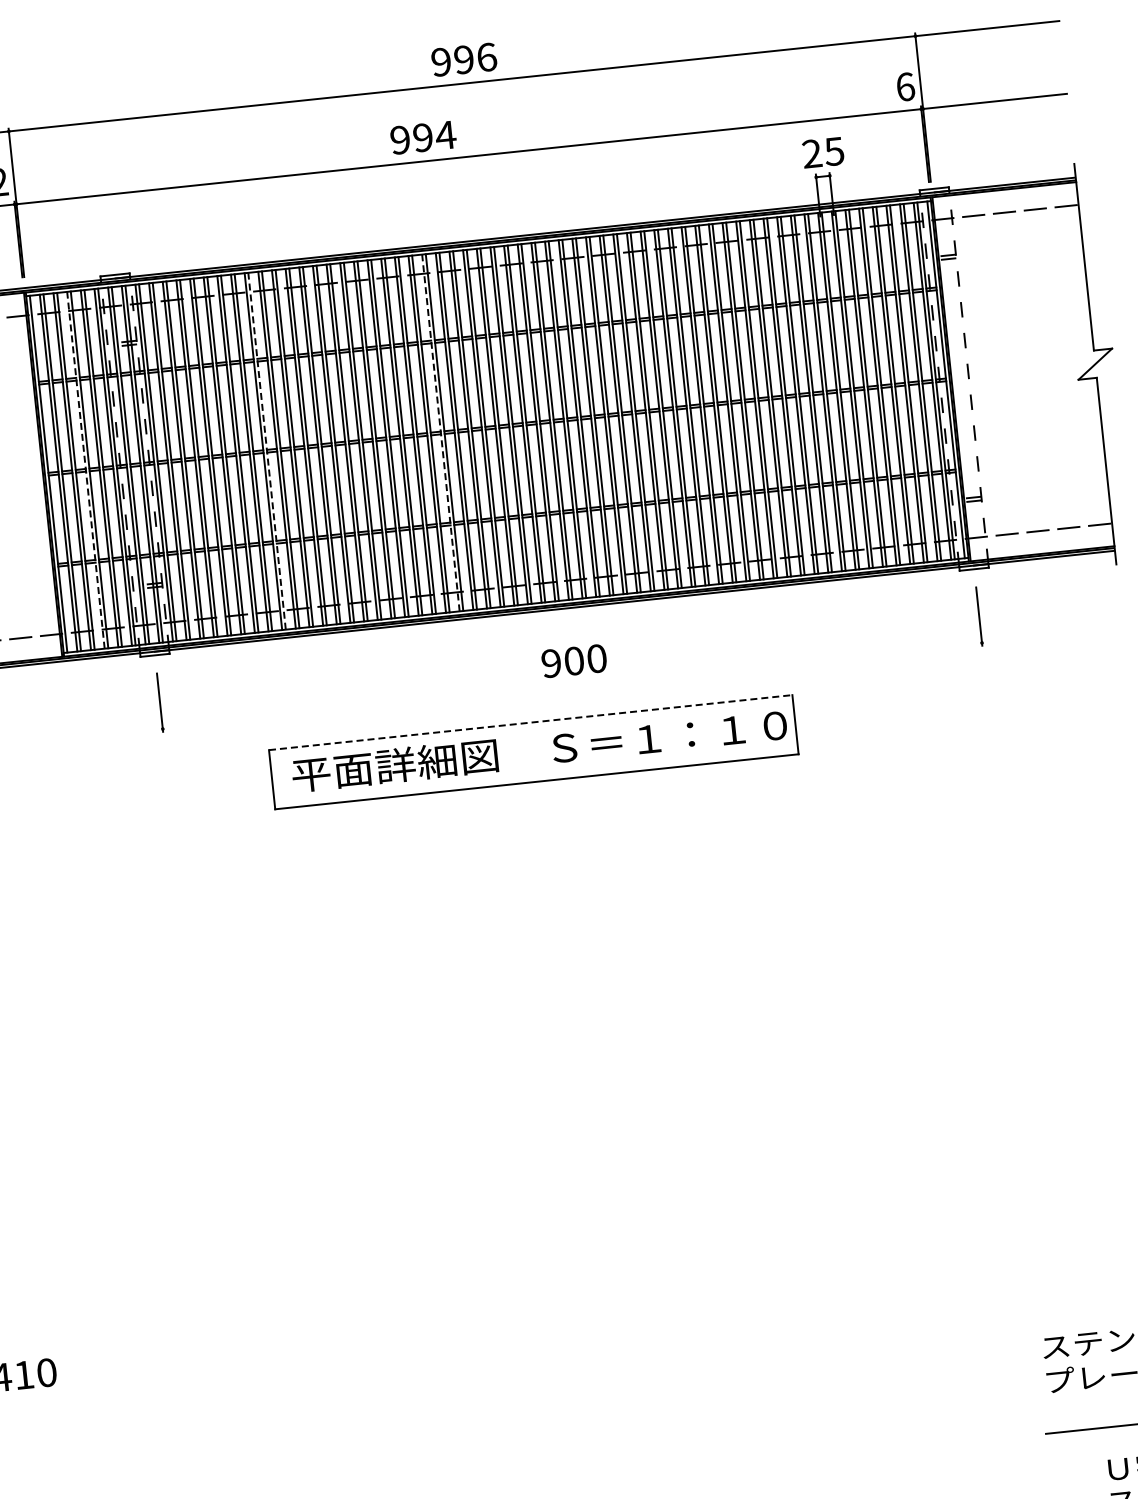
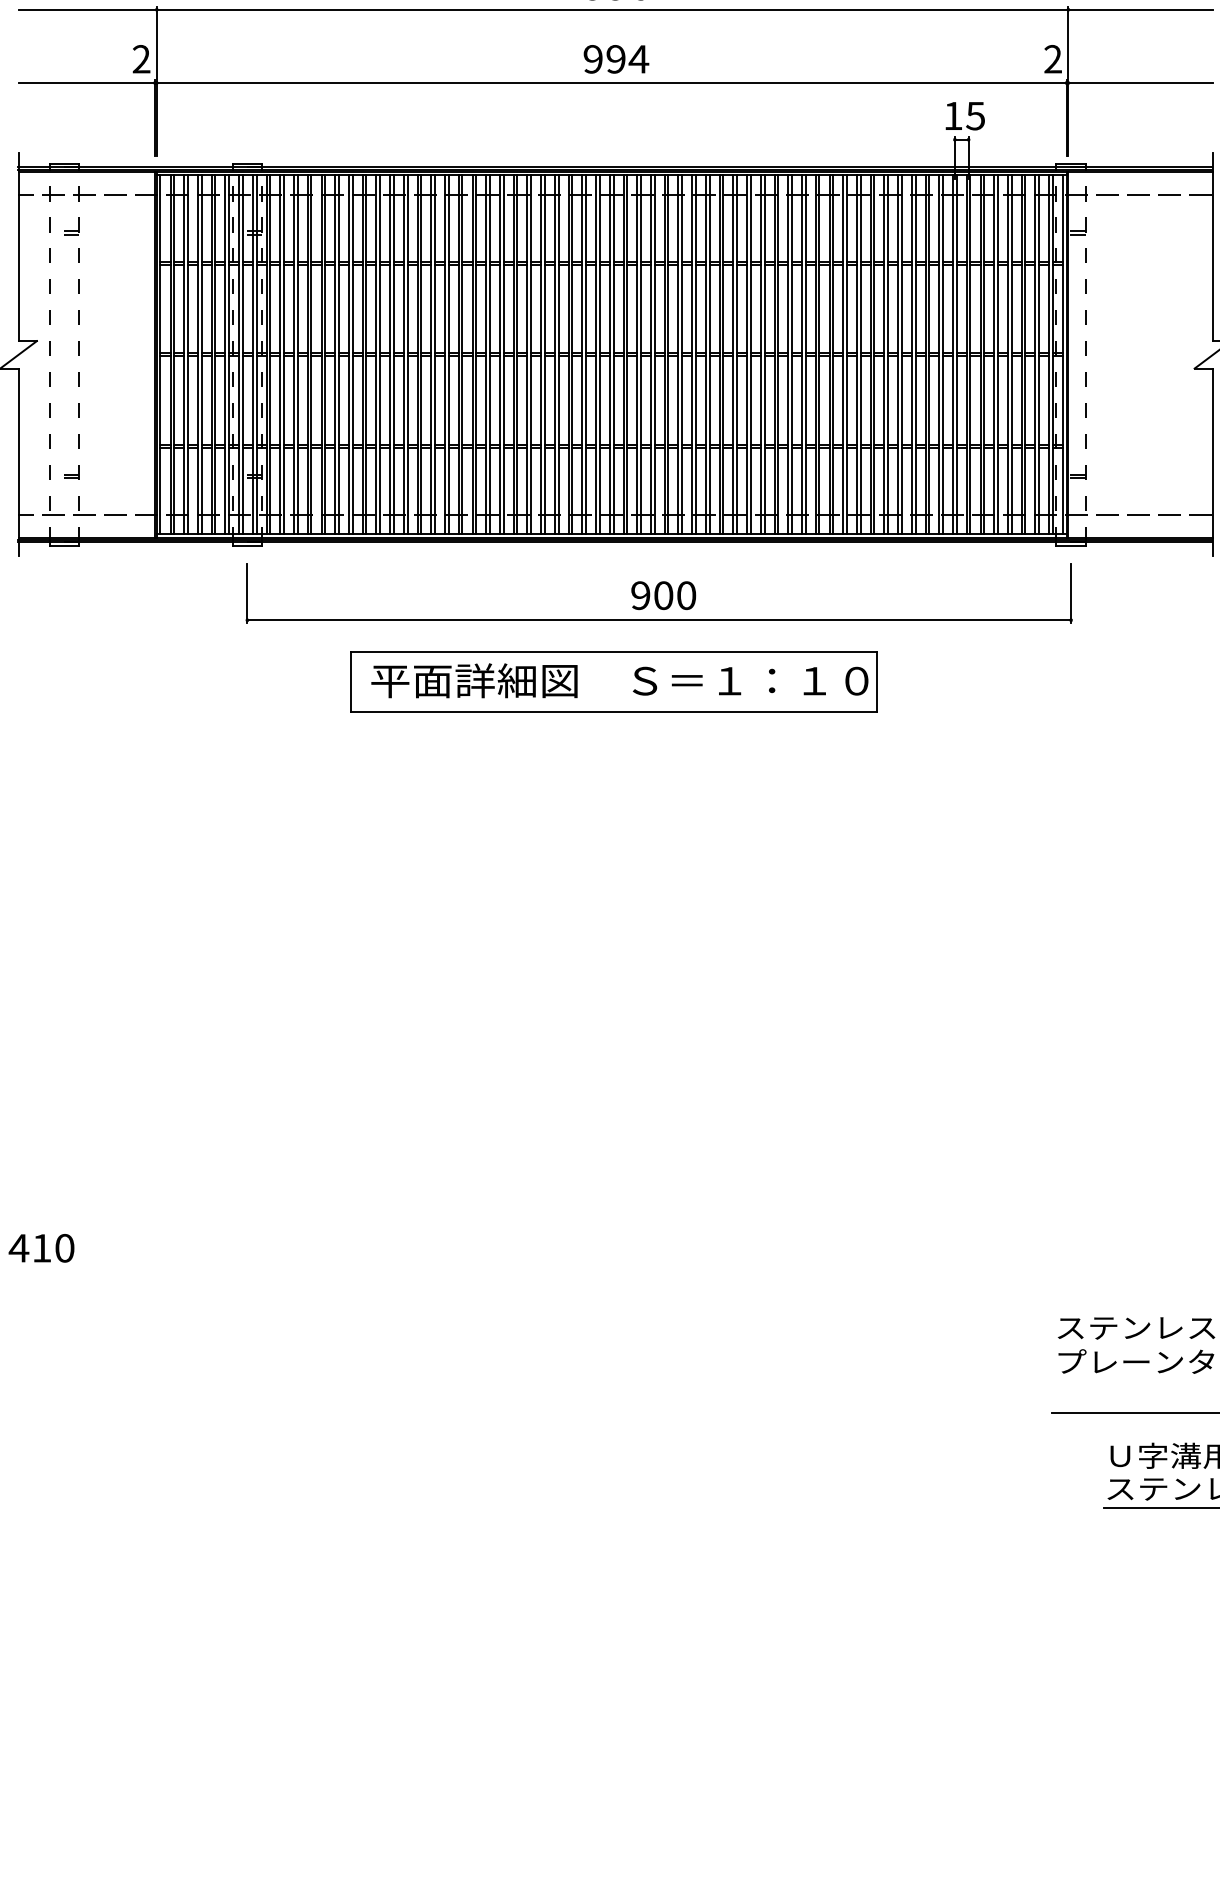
text: (905, 87) -> (1053, 59), 6 -> 2
text: (423, 137) -> (616, 59), moved
text: (812, 153) -> (953, 115), 25 -> 15
line: (440, 432) -> (554, 354), dashed -> solid
line: (267, 450) -> (380, 354), dashed -> solid
line: (85, 470) -> (197, 354), dashed -> solid
line: (572, 686) -> (659, 620), added
line: (531, 722) -> (614, 652), dashed -> solid

